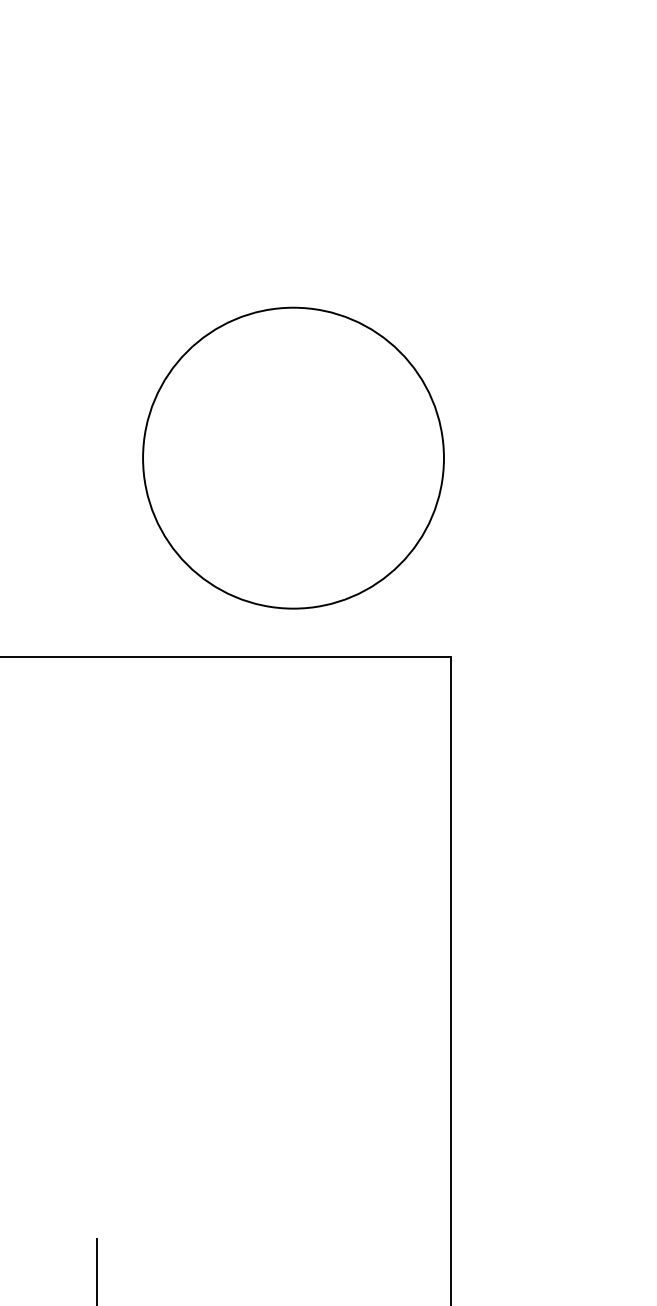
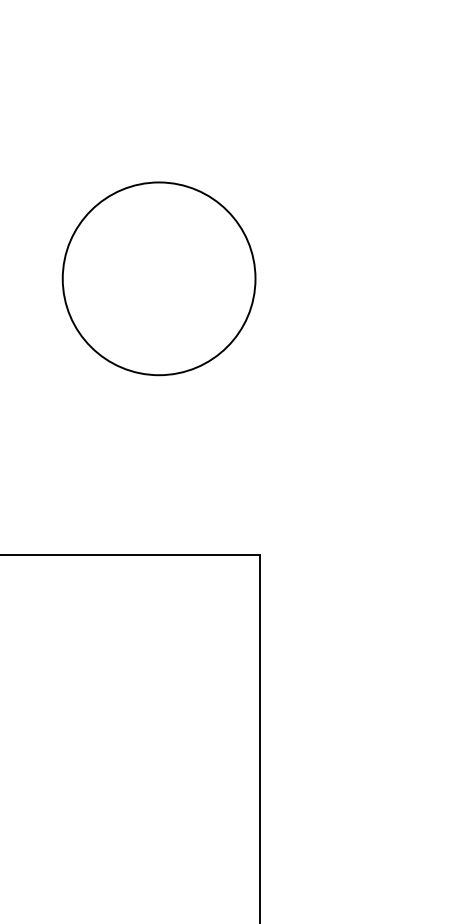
circle: (292, 457) -> (158, 278), moved

